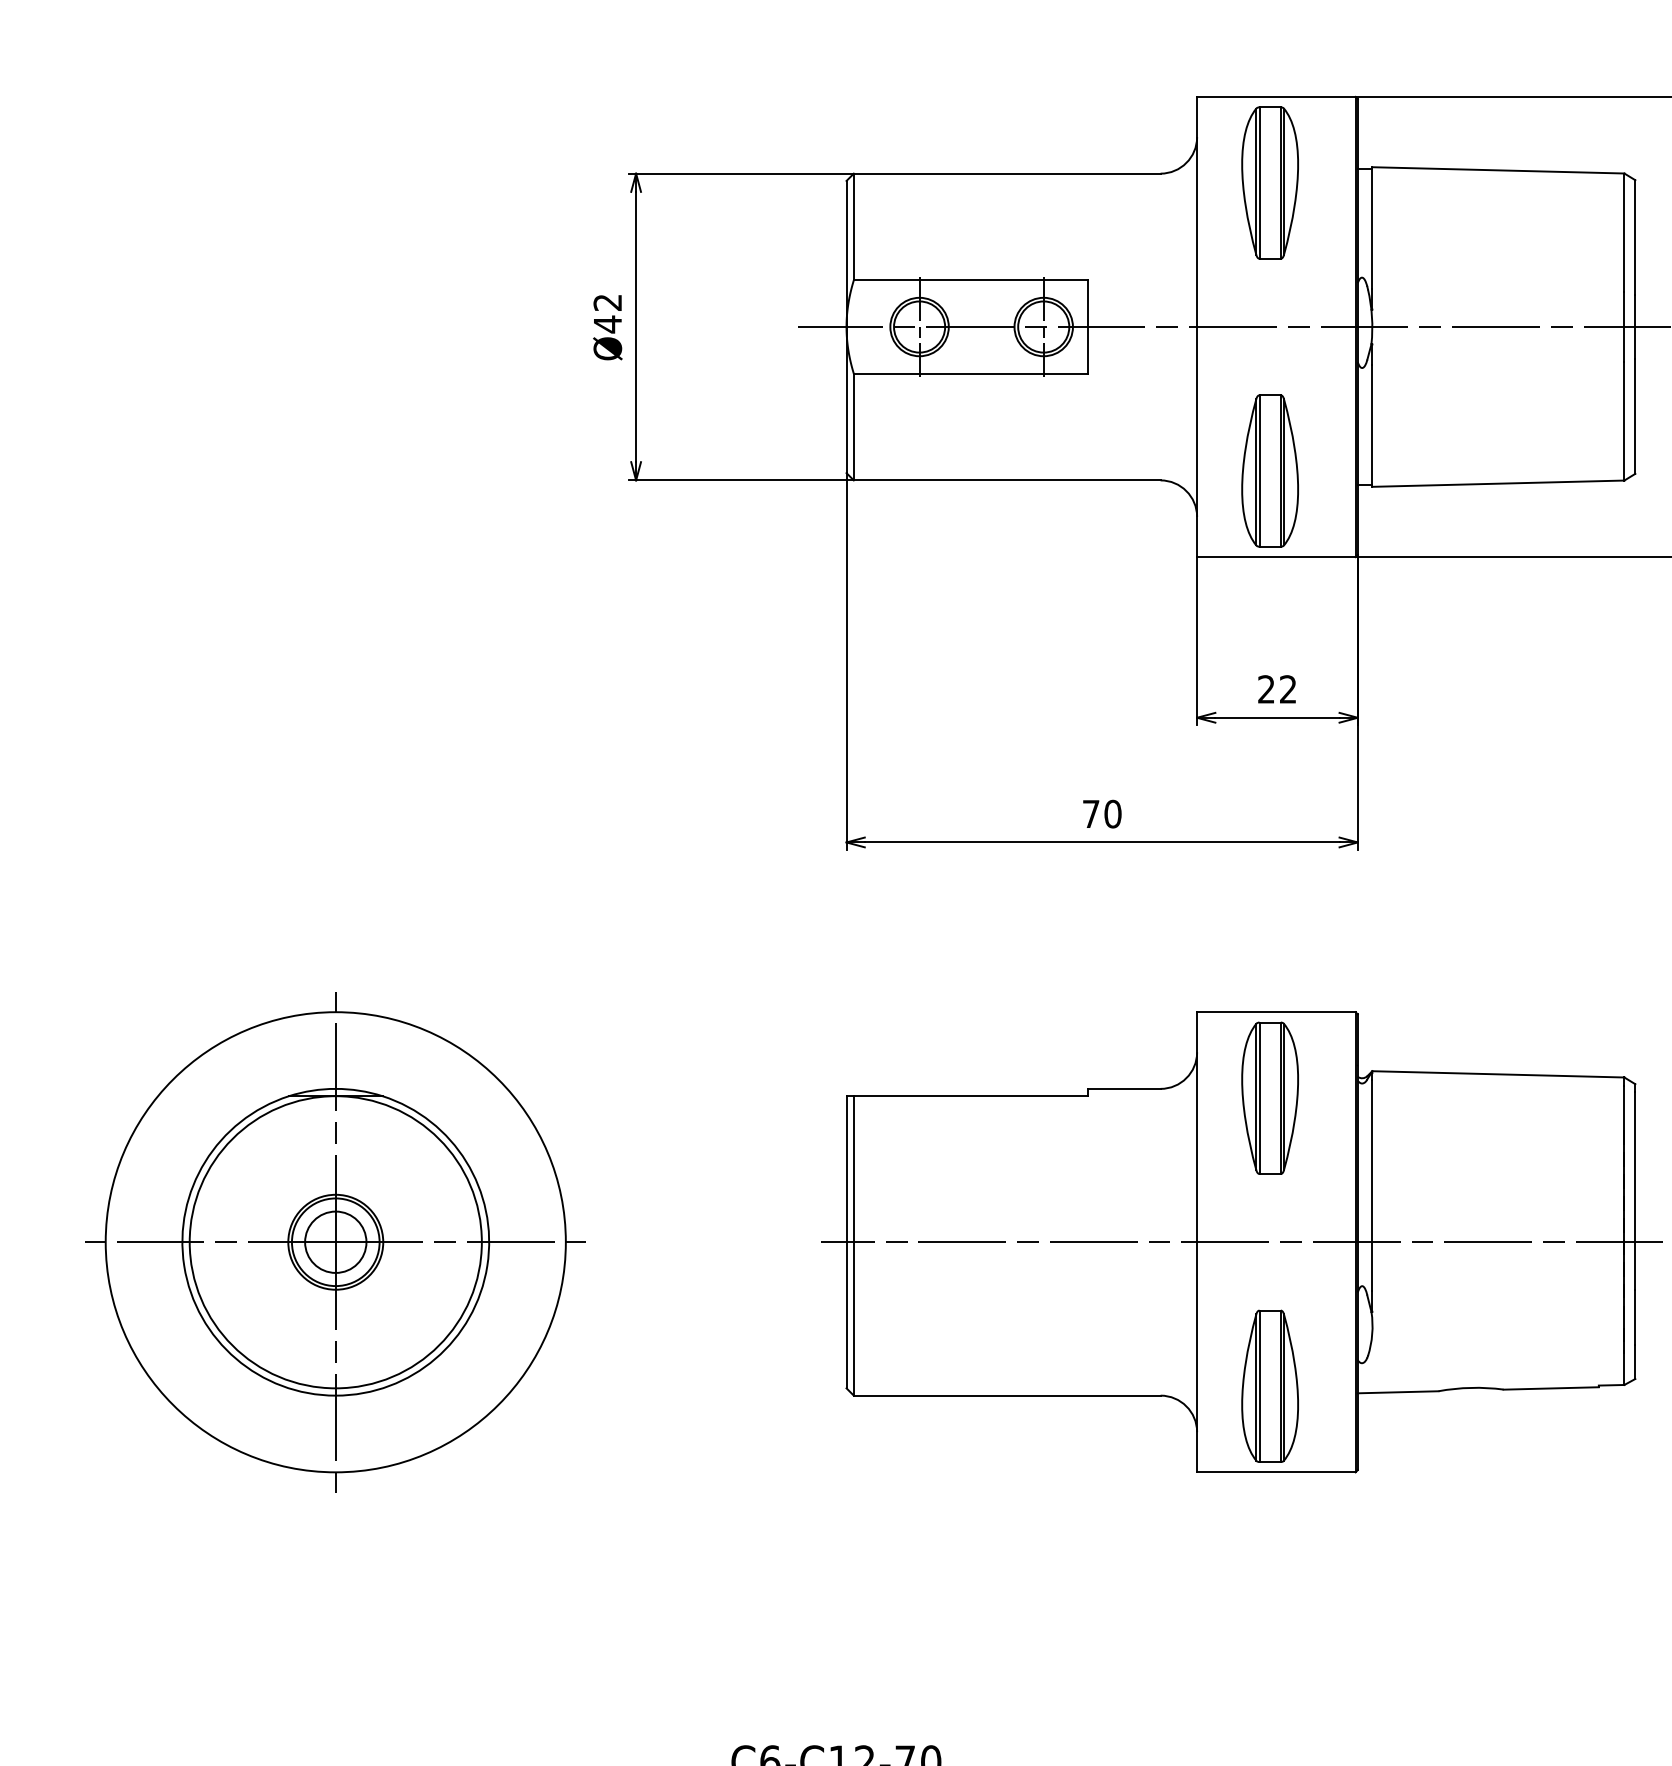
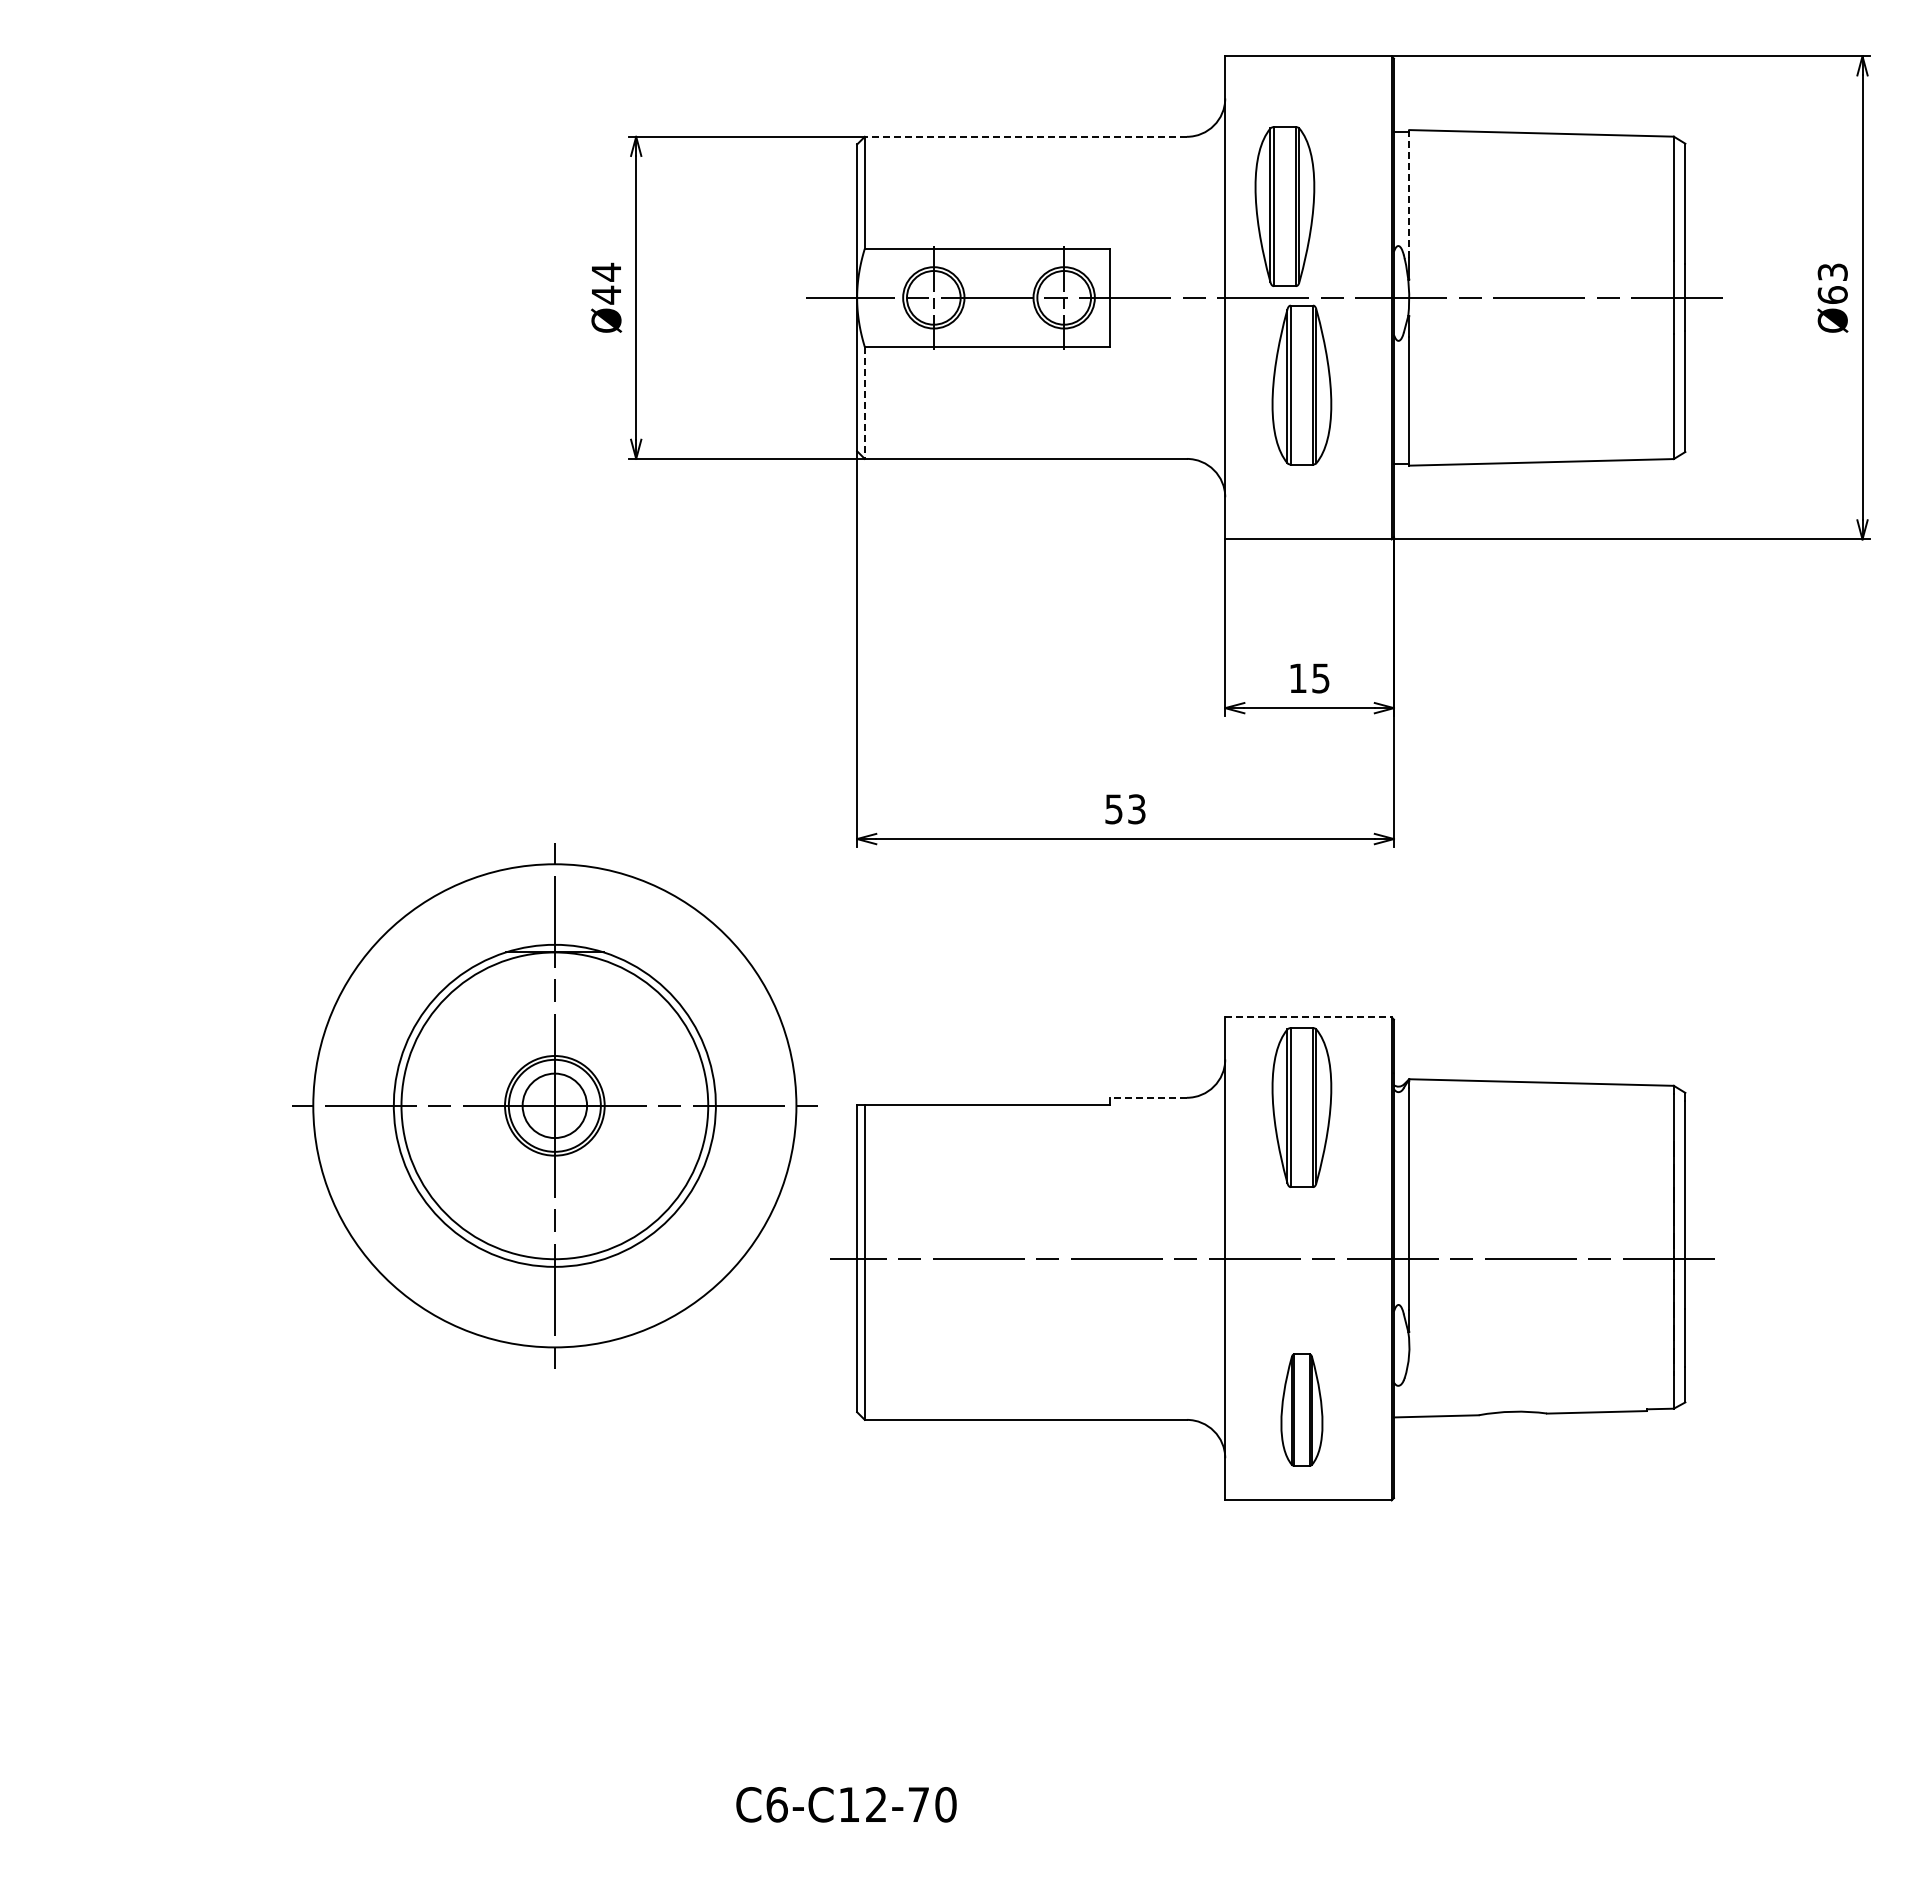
line: (1006, 173) -> (1025, 136), solid -> dashed
part: (1269, 182) -> (1284, 206), moved
line: (1372, 228) -> (1409, 194), solid -> dashed
text: (606, 301) -> (605, 271), Ø42 -> Ø44
line: (853, 426) -> (864, 402), solid -> dashed
part: (1269, 470) -> (1301, 384), moved
text: (1277, 689) -> (1309, 678), 22 -> 15
text: (1102, 814) -> (1125, 809), 70 -> 53
line: (1276, 1012) -> (1308, 1017), solid -> dashed
line: (1124, 1088) -> (1148, 1097), solid -> dashed
part: (335, 1241) -> (554, 1105), moved
part: (1269, 1385) -> (1301, 1409), size x0.7

